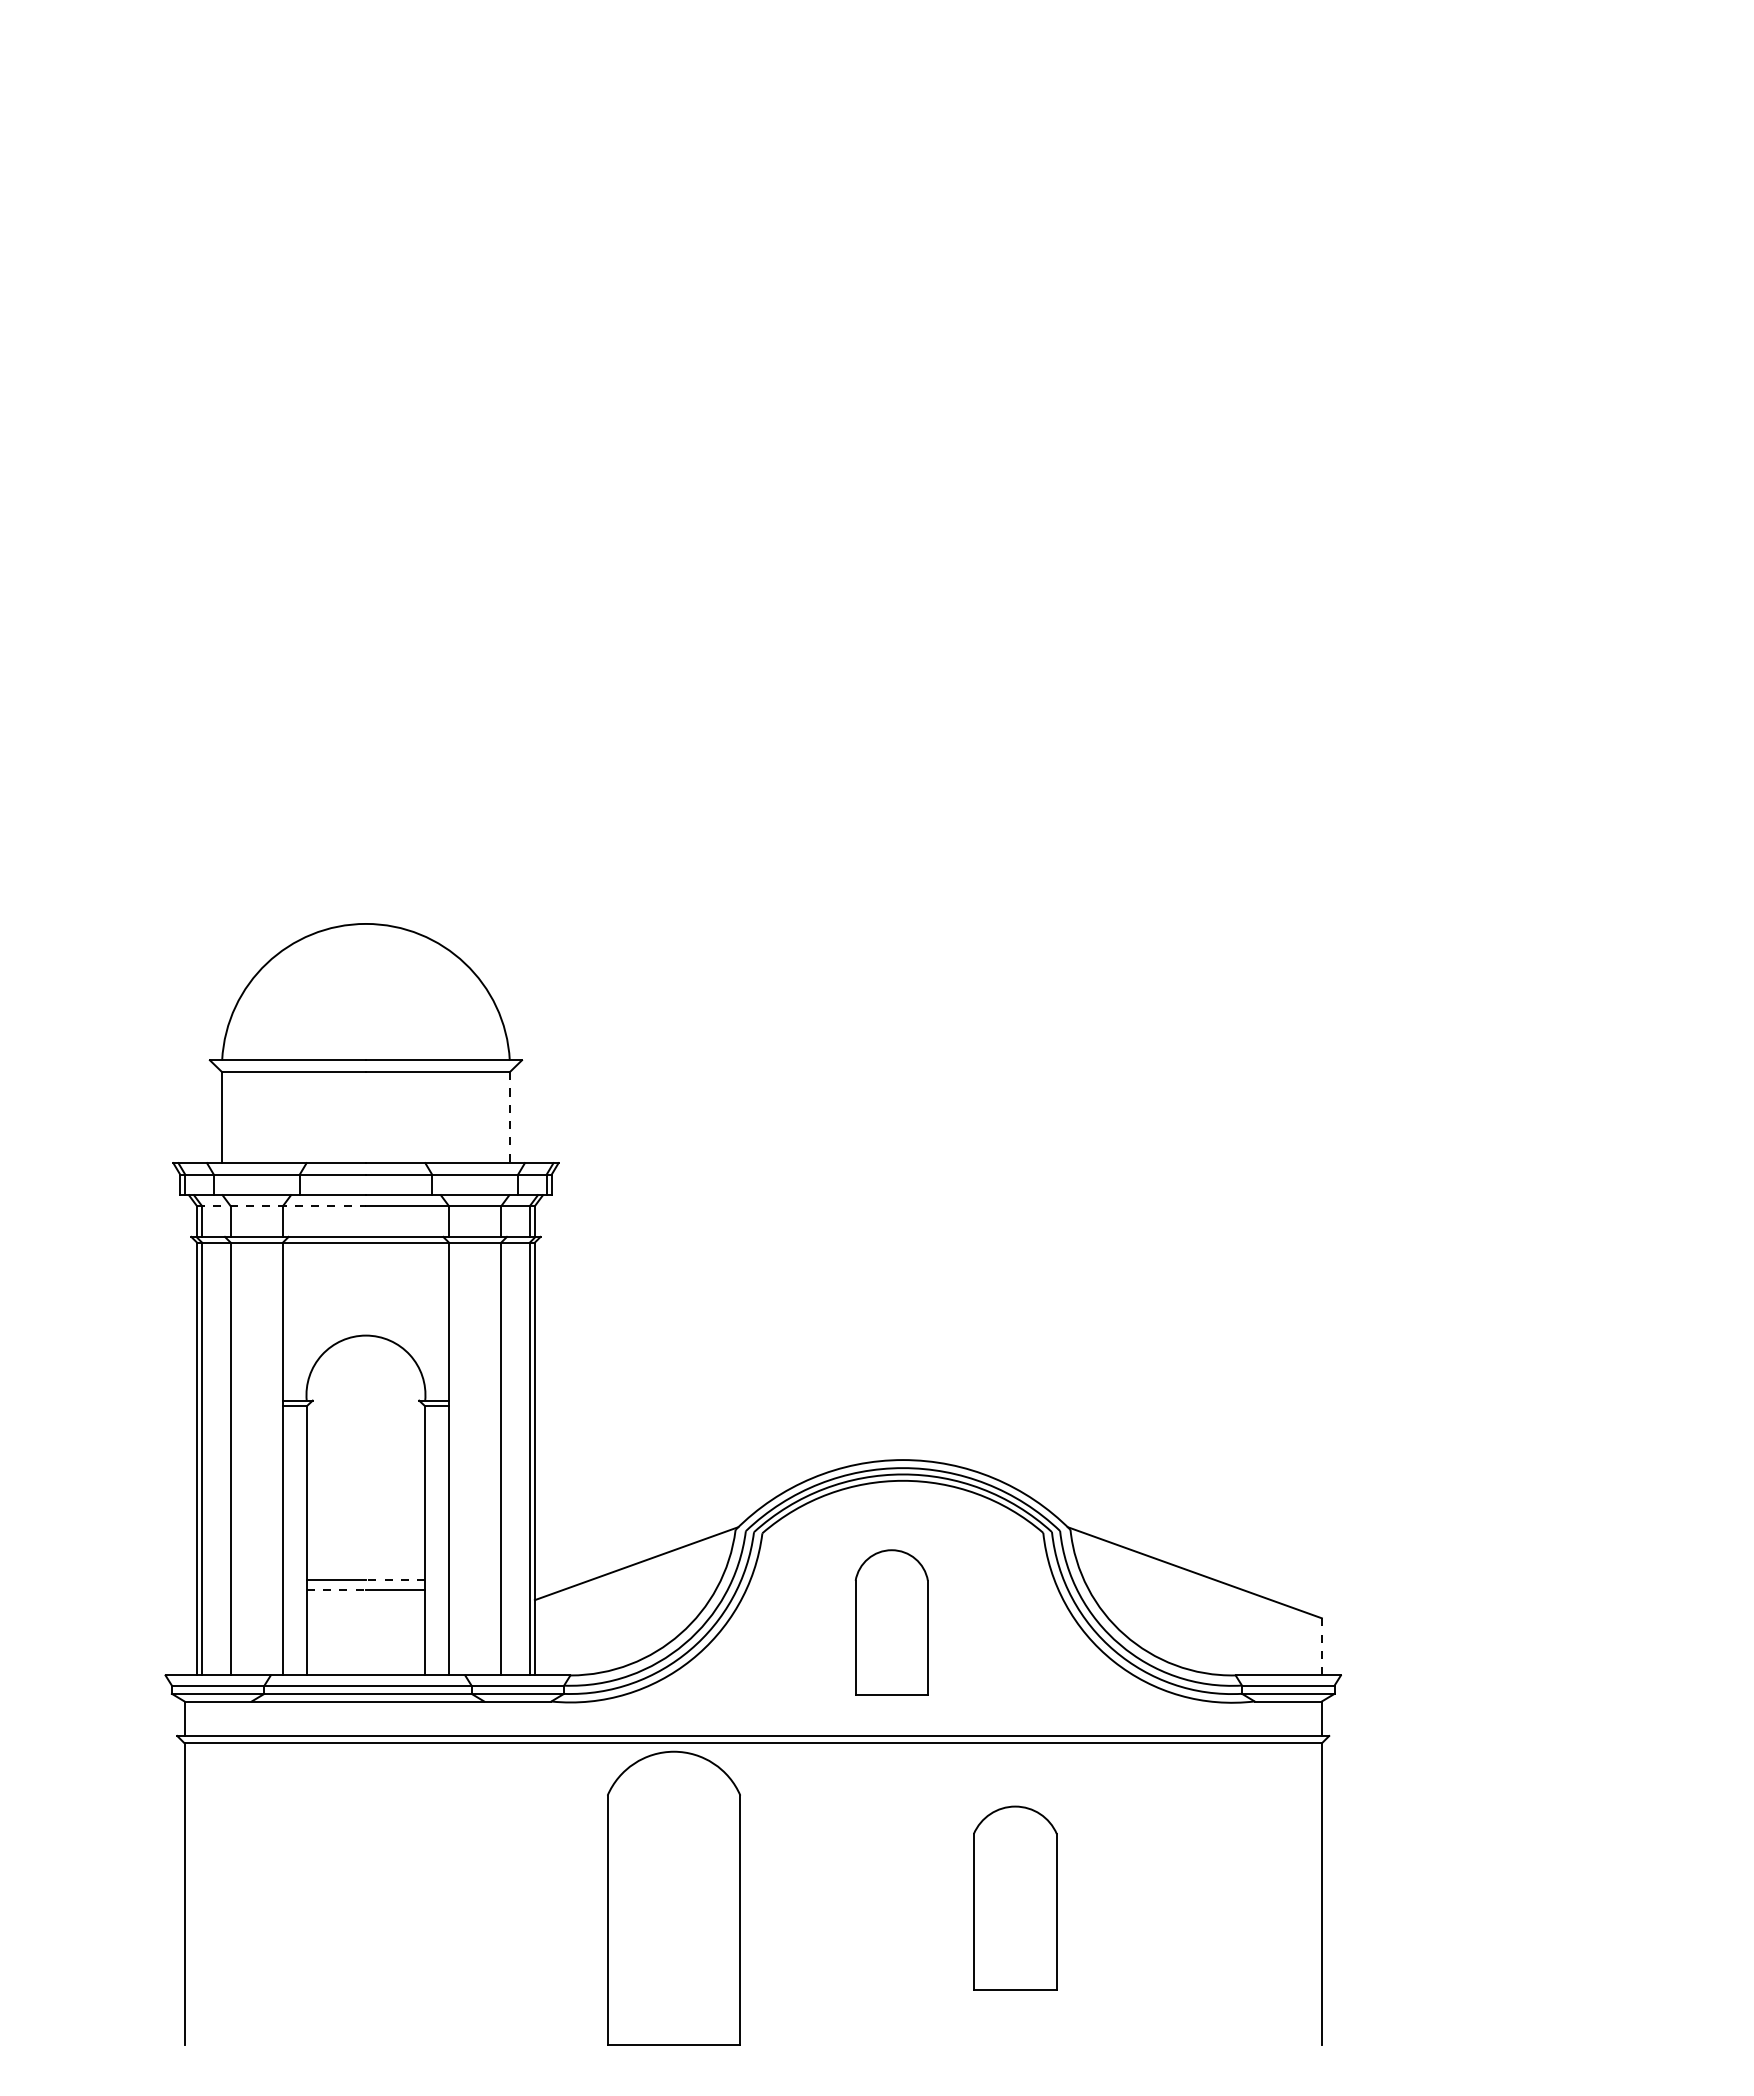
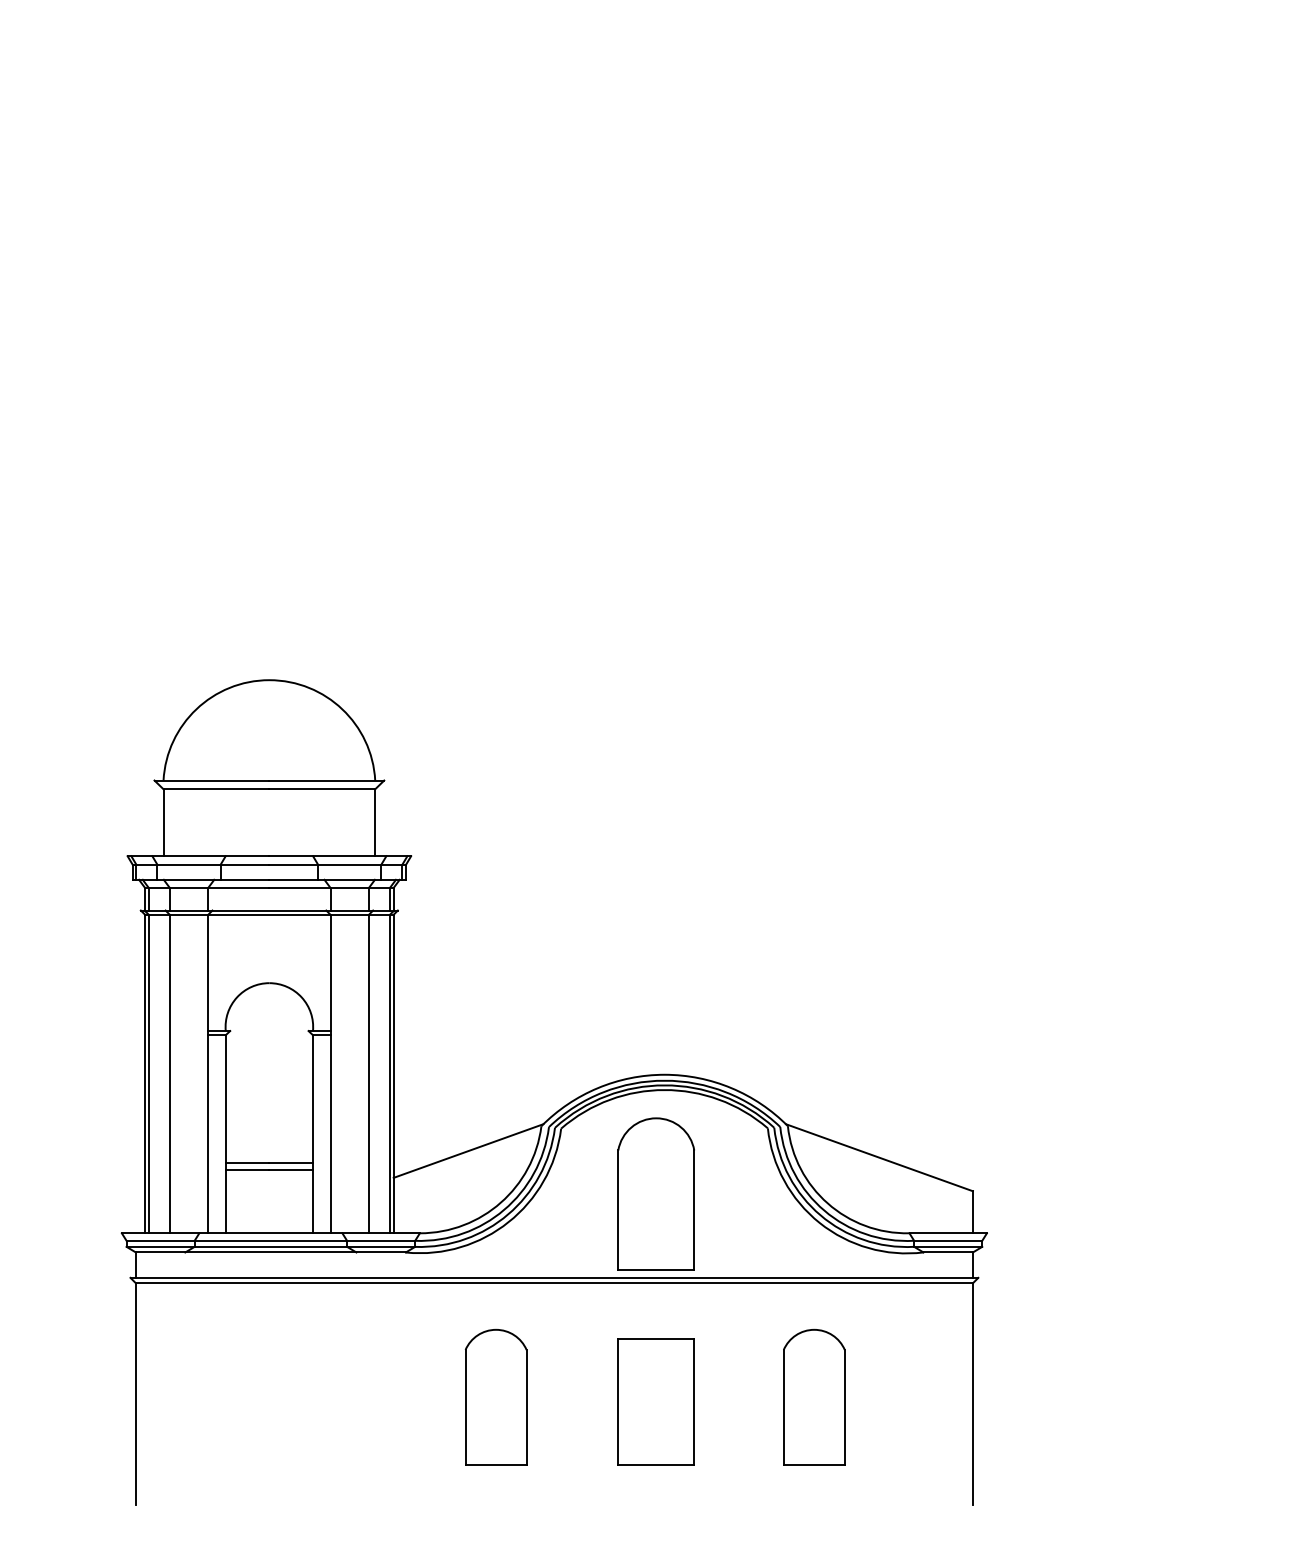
line: (509, 1118) -> (375, 823), dashed -> solid
line: (282, 1206) -> (207, 888), dashed -> solid
line: (395, 1580) -> (291, 1163), dashed -> solid
line: (336, 1589) -> (247, 1170), dashed -> solid
part: (891, 1622) -> (656, 1194), size x1.43
line: (1321, 1646) -> (972, 1211), dashed -> solid
part: (673, 1897) -> (495, 1396), size x0.62
part: (1015, 1897) -> (814, 1396), moved
part: (891, 1903) -> (656, 1401), added

